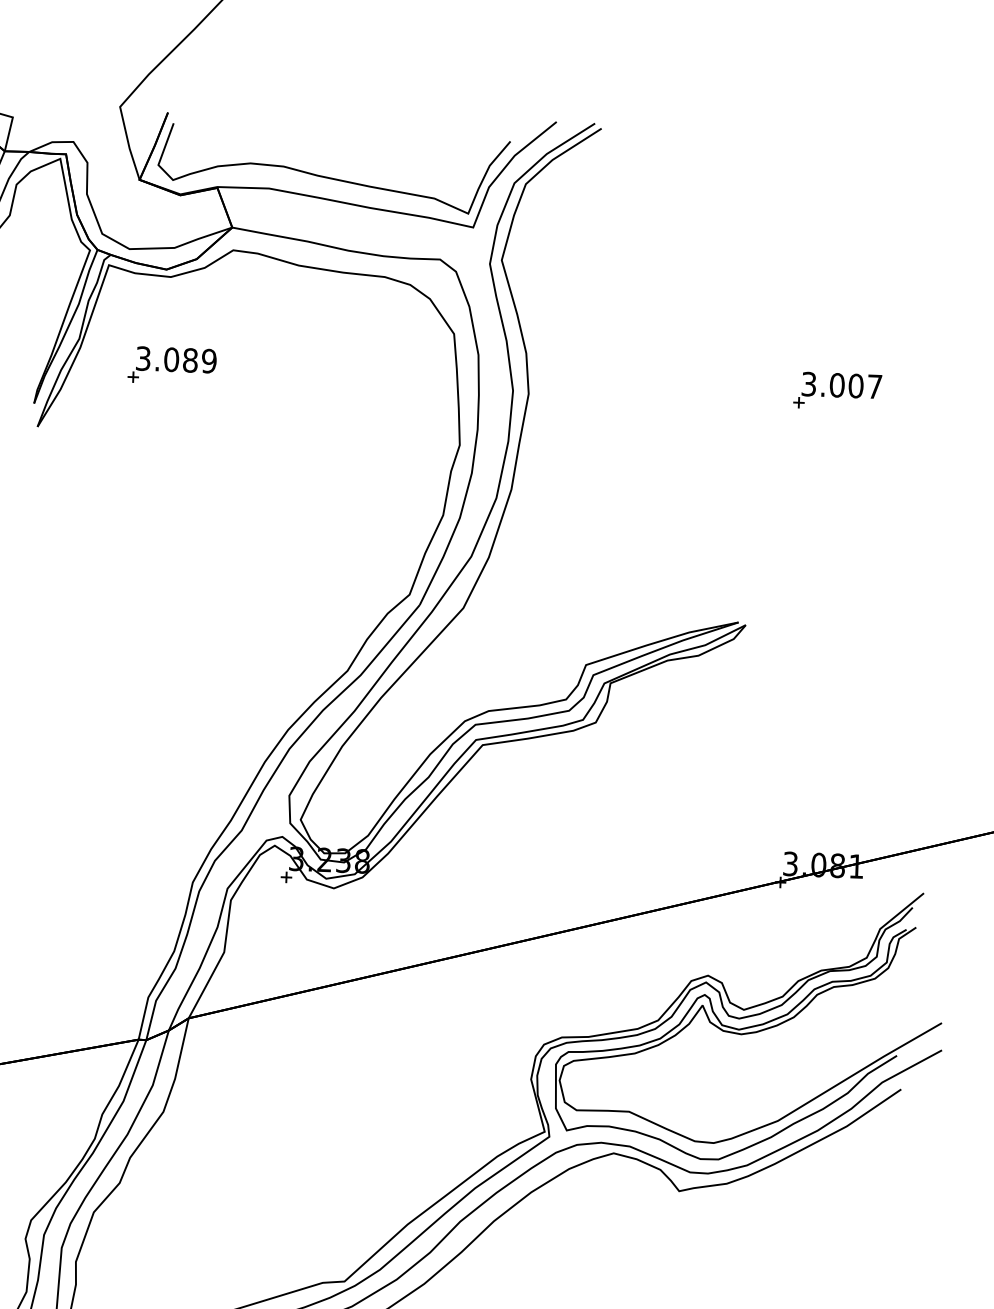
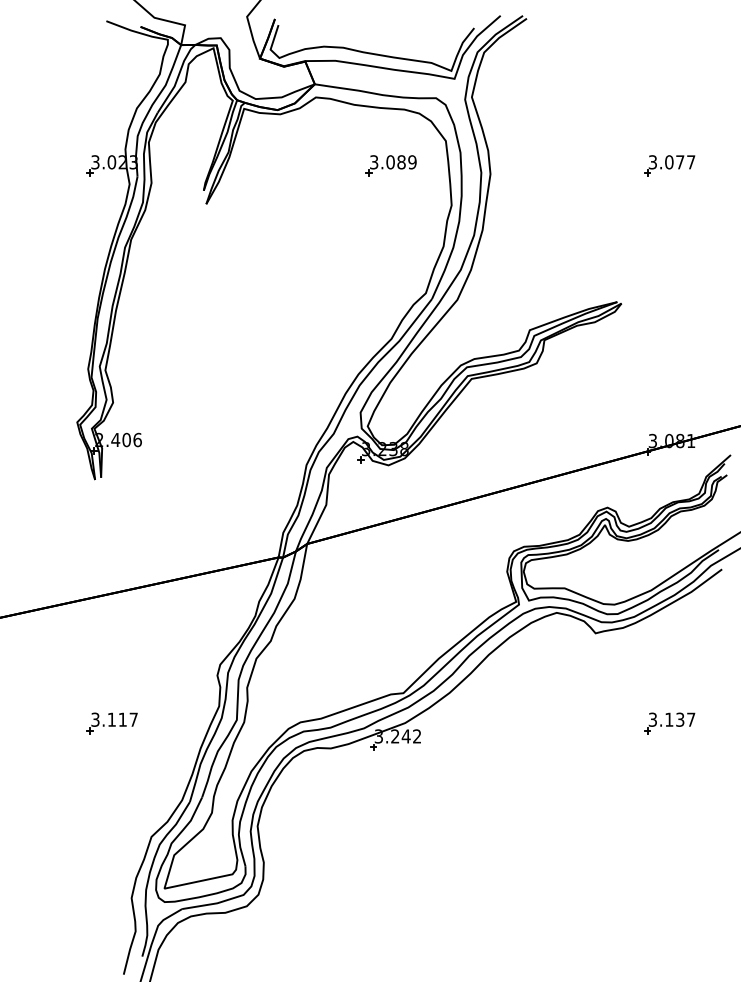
part: (171, 365) -> (390, 165), moved
text: (856, 386) -> (680, 162), 3.007 -> 3.077

